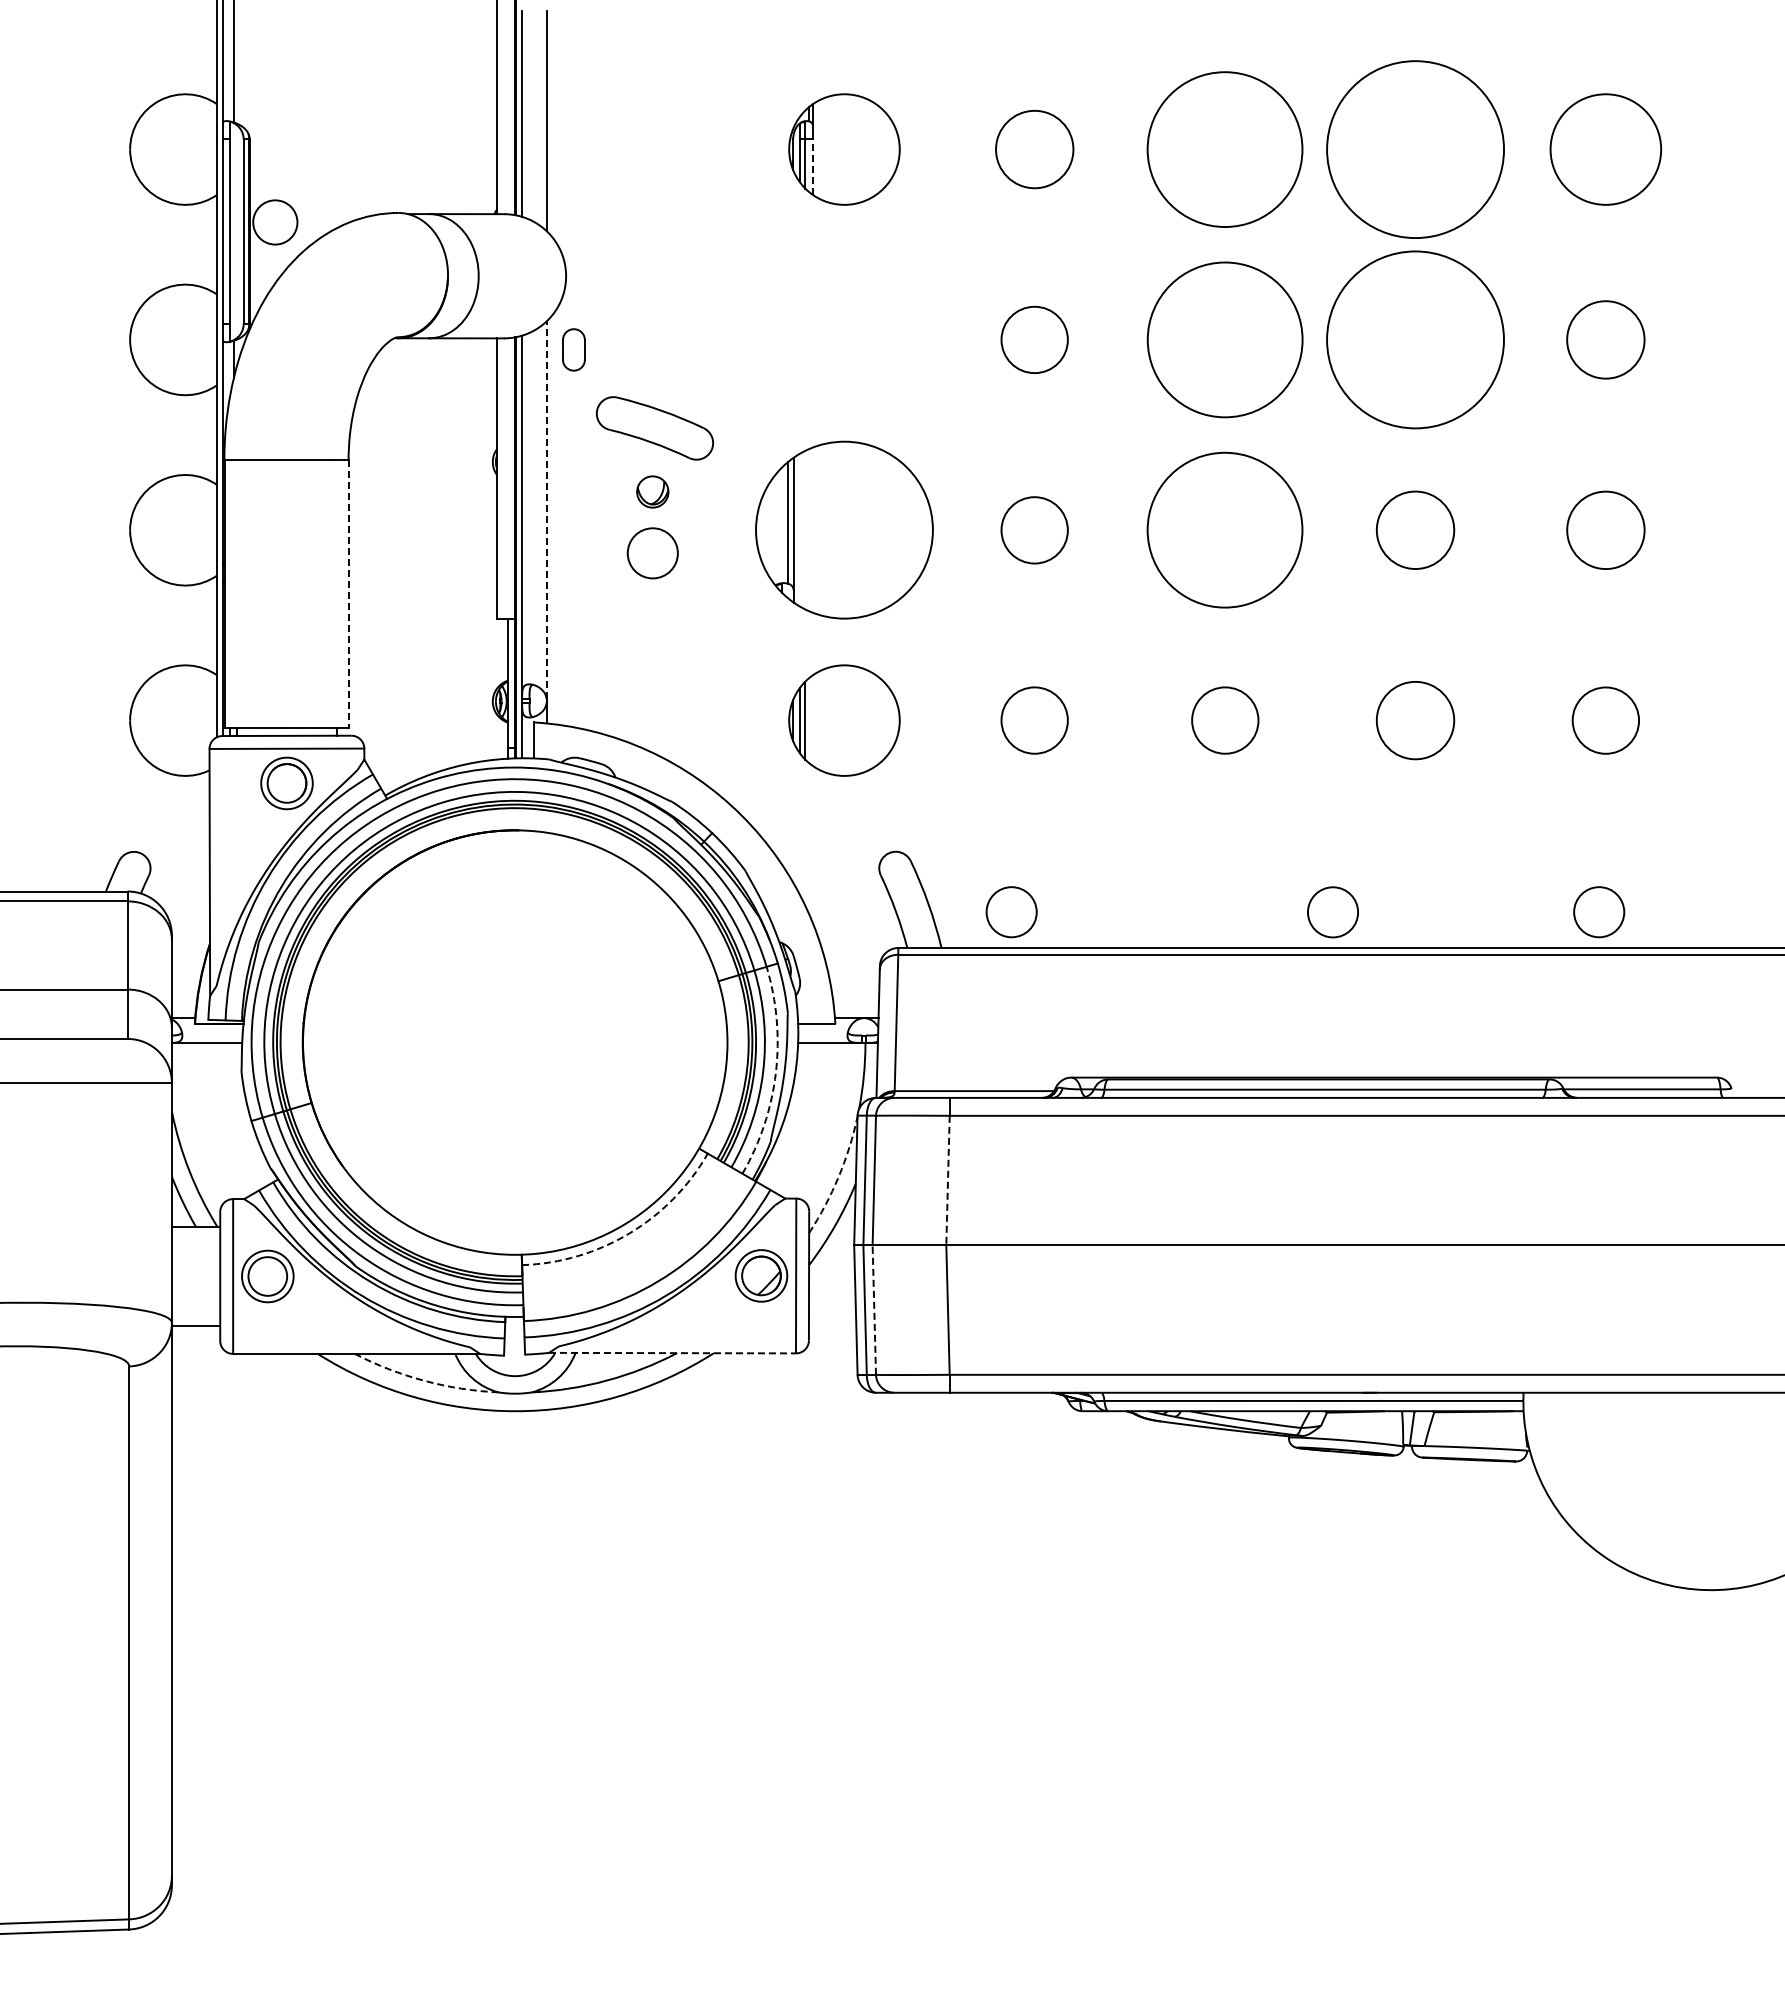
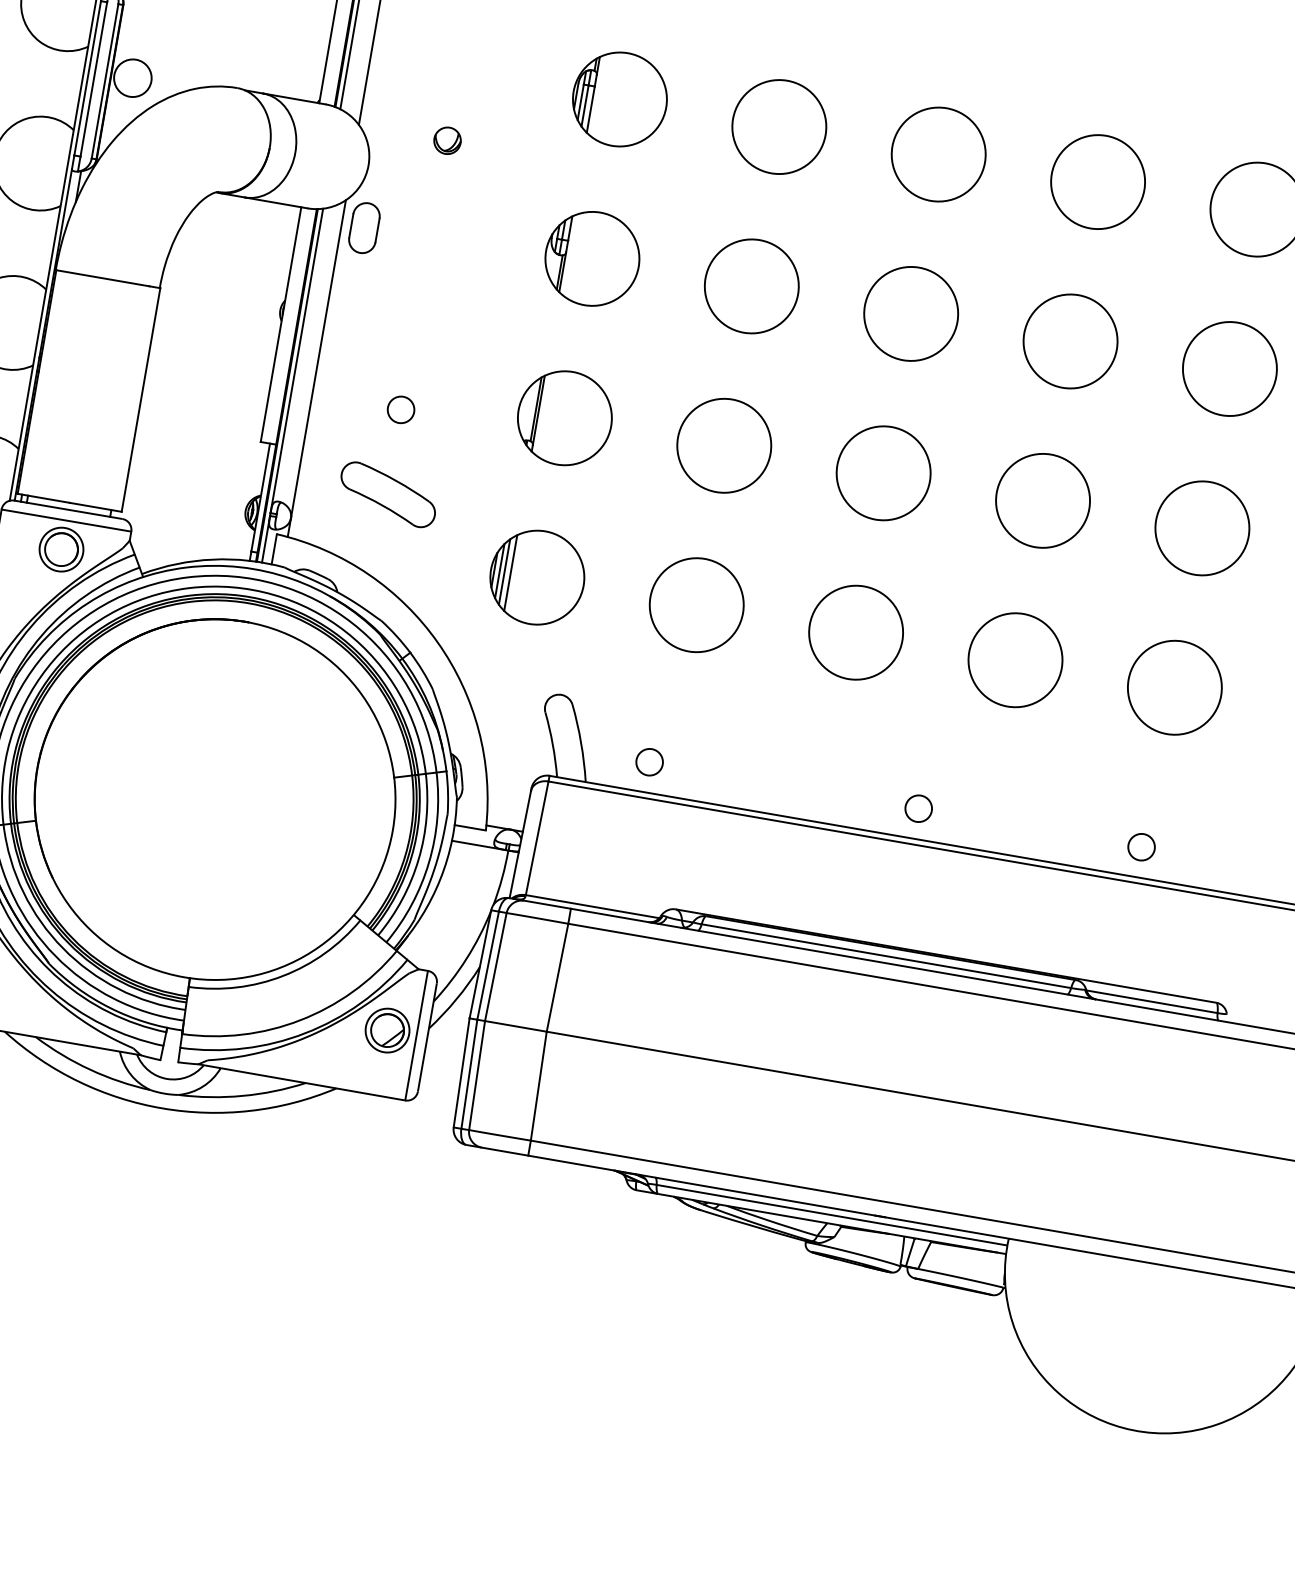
circle: (1034, 149) -> (779, 126), size x1.43
circle: (1225, 149) -> (939, 154), size x0.71
circle: (1415, 149) -> (1098, 182), size x0.62
line: (812, 167) -> (590, 109), dashed -> solid
part: (844, 339) -> (592, 258), added
circle: (1034, 339) -> (751, 286), size x1.67
circle: (1224, 339) -> (910, 313), size x0.71
circle: (1415, 339) -> (1070, 341), size x0.62
circle: (1605, 339) -> (1229, 368), size x1.43
part: (573, 349) -> (364, 227), size x1.43
part: (654, 428) -> (387, 494), moved
part: (652, 491) -> (447, 140), moved
line: (546, 510) -> (318, 358), dashed -> solid
part: (844, 530) -> (564, 418), size x0.62
circle: (1034, 530) -> (723, 445), size x1.67
circle: (1225, 530) -> (883, 473), size x0.71
circle: (1415, 530) -> (1042, 501), size x1.43
circle: (1605, 530) -> (1202, 528), size x1.43
circle: (652, 553) -> (400, 409), size x0.62
line: (349, 594) -> (141, 400), dashed -> solid
line: (812, 720) -> (510, 572), added
circle: (1034, 720) -> (696, 605), size x1.67
circle: (1225, 720) -> (856, 632), size x1.67
circle: (1415, 720) -> (1015, 660), size x1.43
circle: (1605, 720) -> (1174, 687), size x1.67
circle: (1011, 911) -> (649, 761), size x0.62
circle: (1332, 911) -> (918, 808), size x0.62
circle: (1598, 911) -> (1141, 846), size x0.62
arc: (775, 1072) -> (428, 862), dashed -> solid
arc: (838, 1177) -> (466, 959), dashed -> solid
line: (948, 1180) -> (557, 977), dashed -> solid
arc: (629, 1233) -> (283, 975), dashed -> solid
line: (874, 1310) -> (477, 1075), dashed -> solid
line: (672, 1353) -> (301, 1082), dashed -> solid
arc: (424, 1380) -> (90, 1069), dashed -> solid

